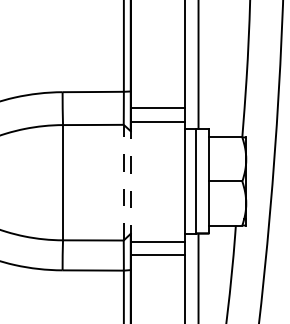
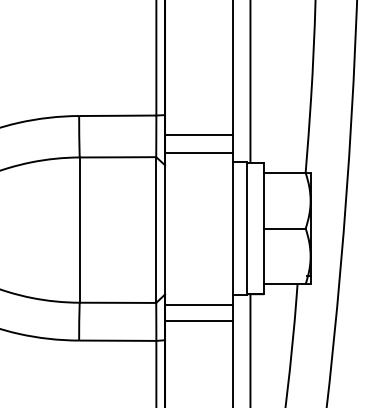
line: (130, 181) -> (164, 228), dashed -> solid
line: (123, 182) -> (155, 229), dashed -> solid

